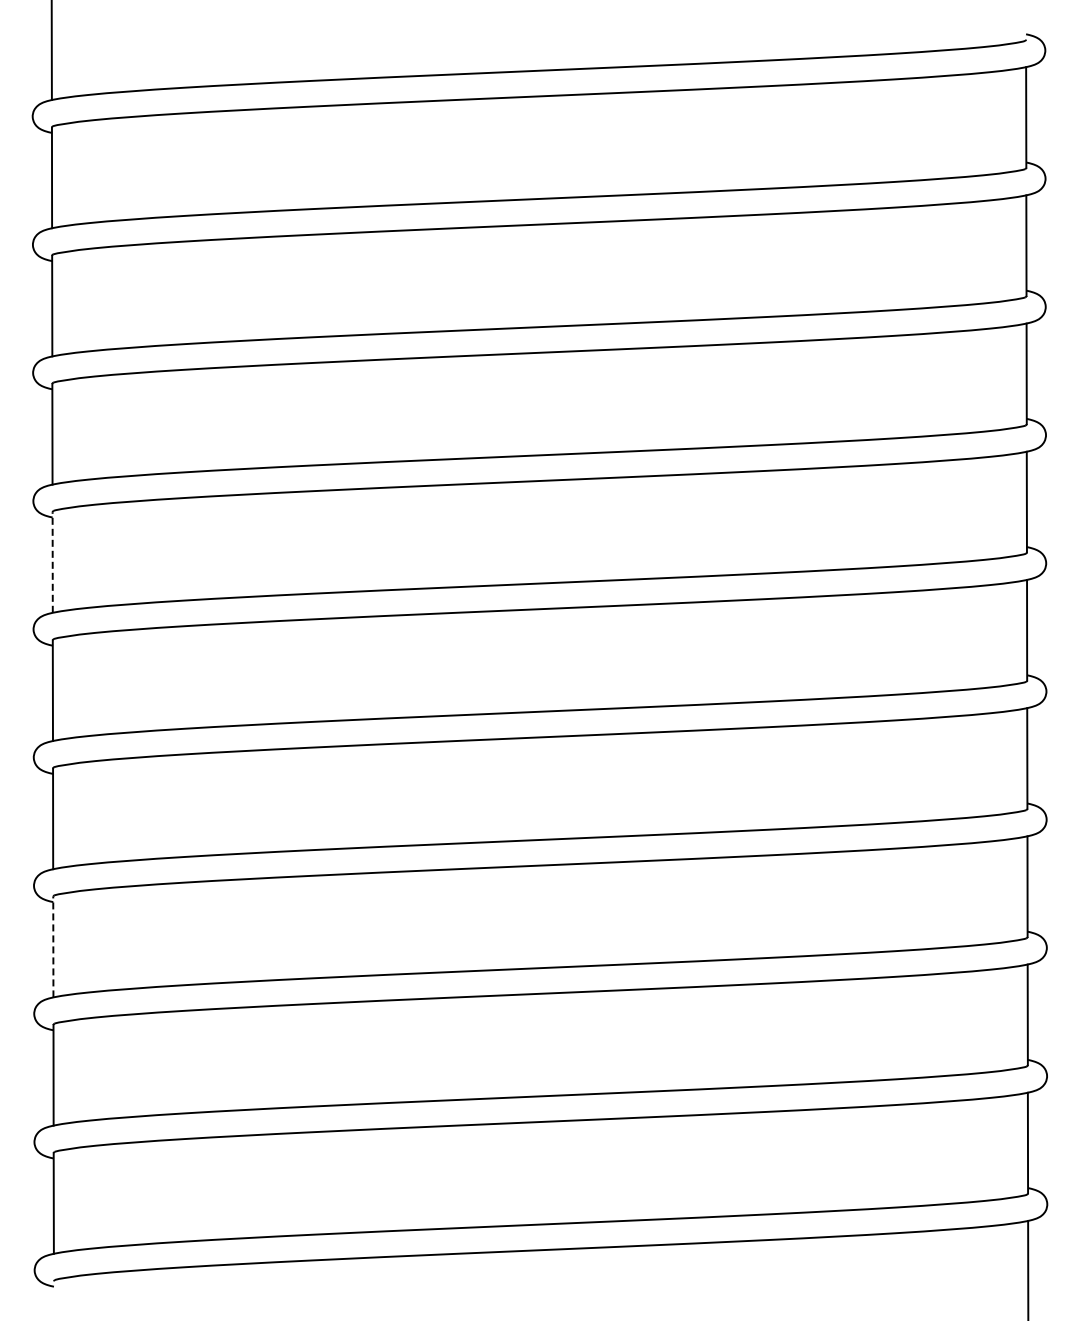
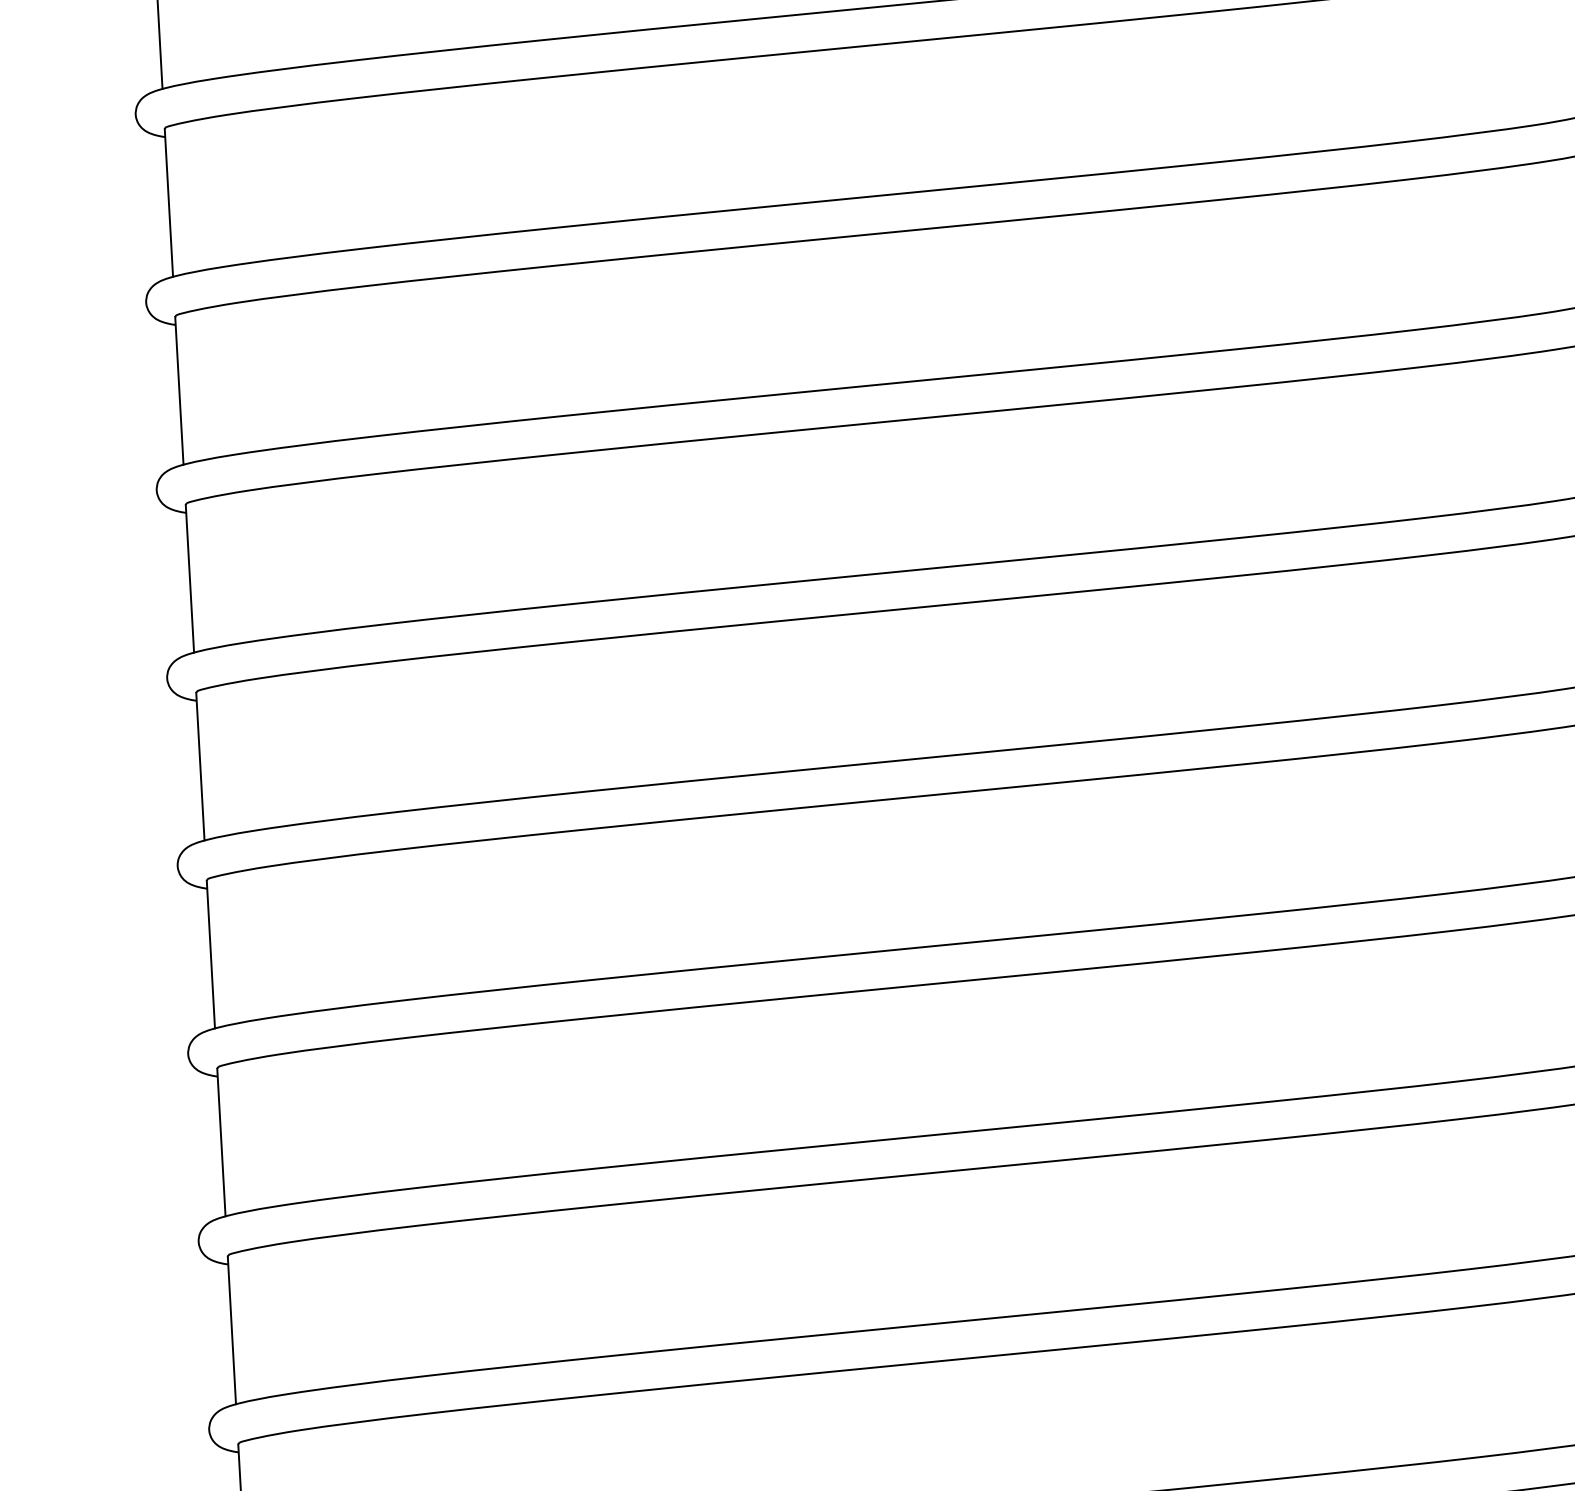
line: (52, 562) -> (189, 578), dashed -> solid
line: (53, 946) -> (221, 1141), dashed -> solid

